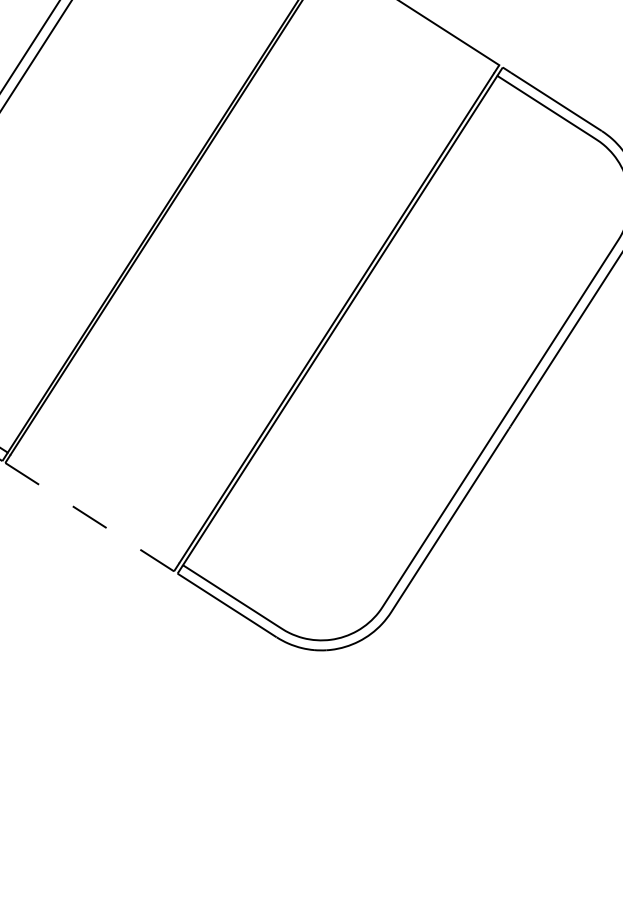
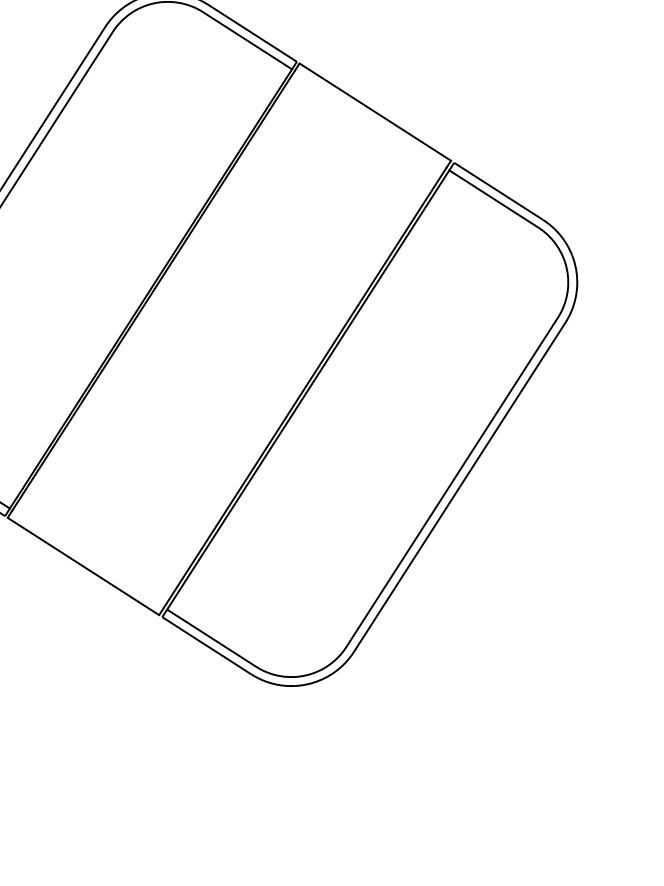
line: (89, 517) -> (83, 566), dashed -> solid

